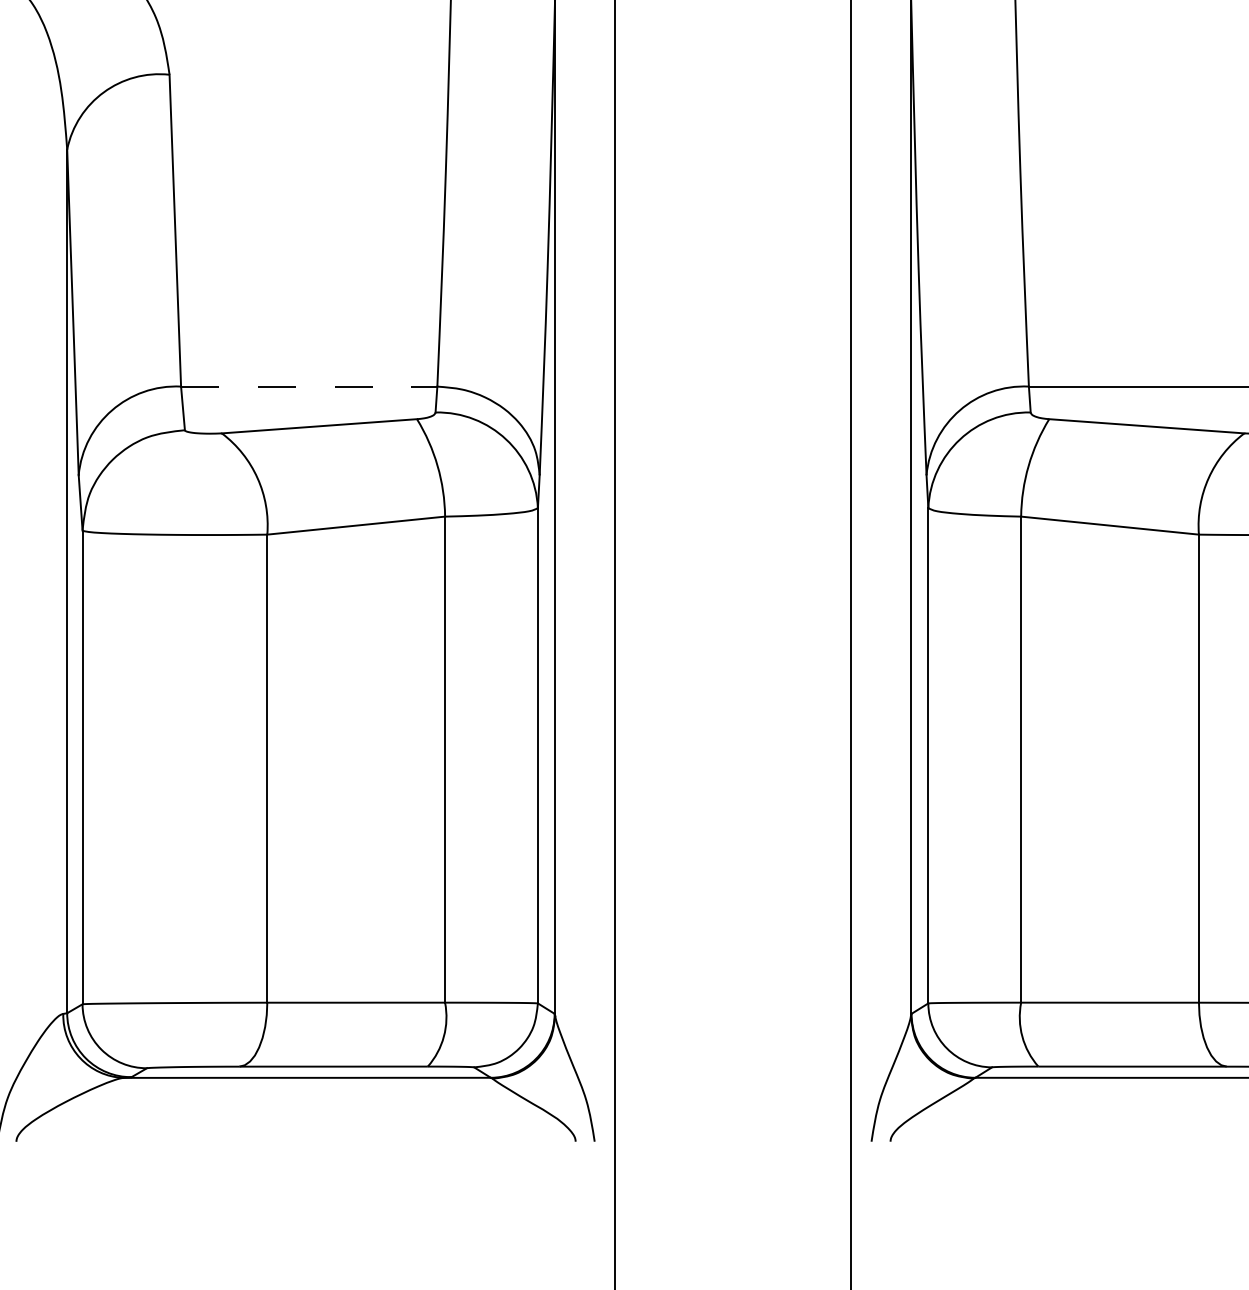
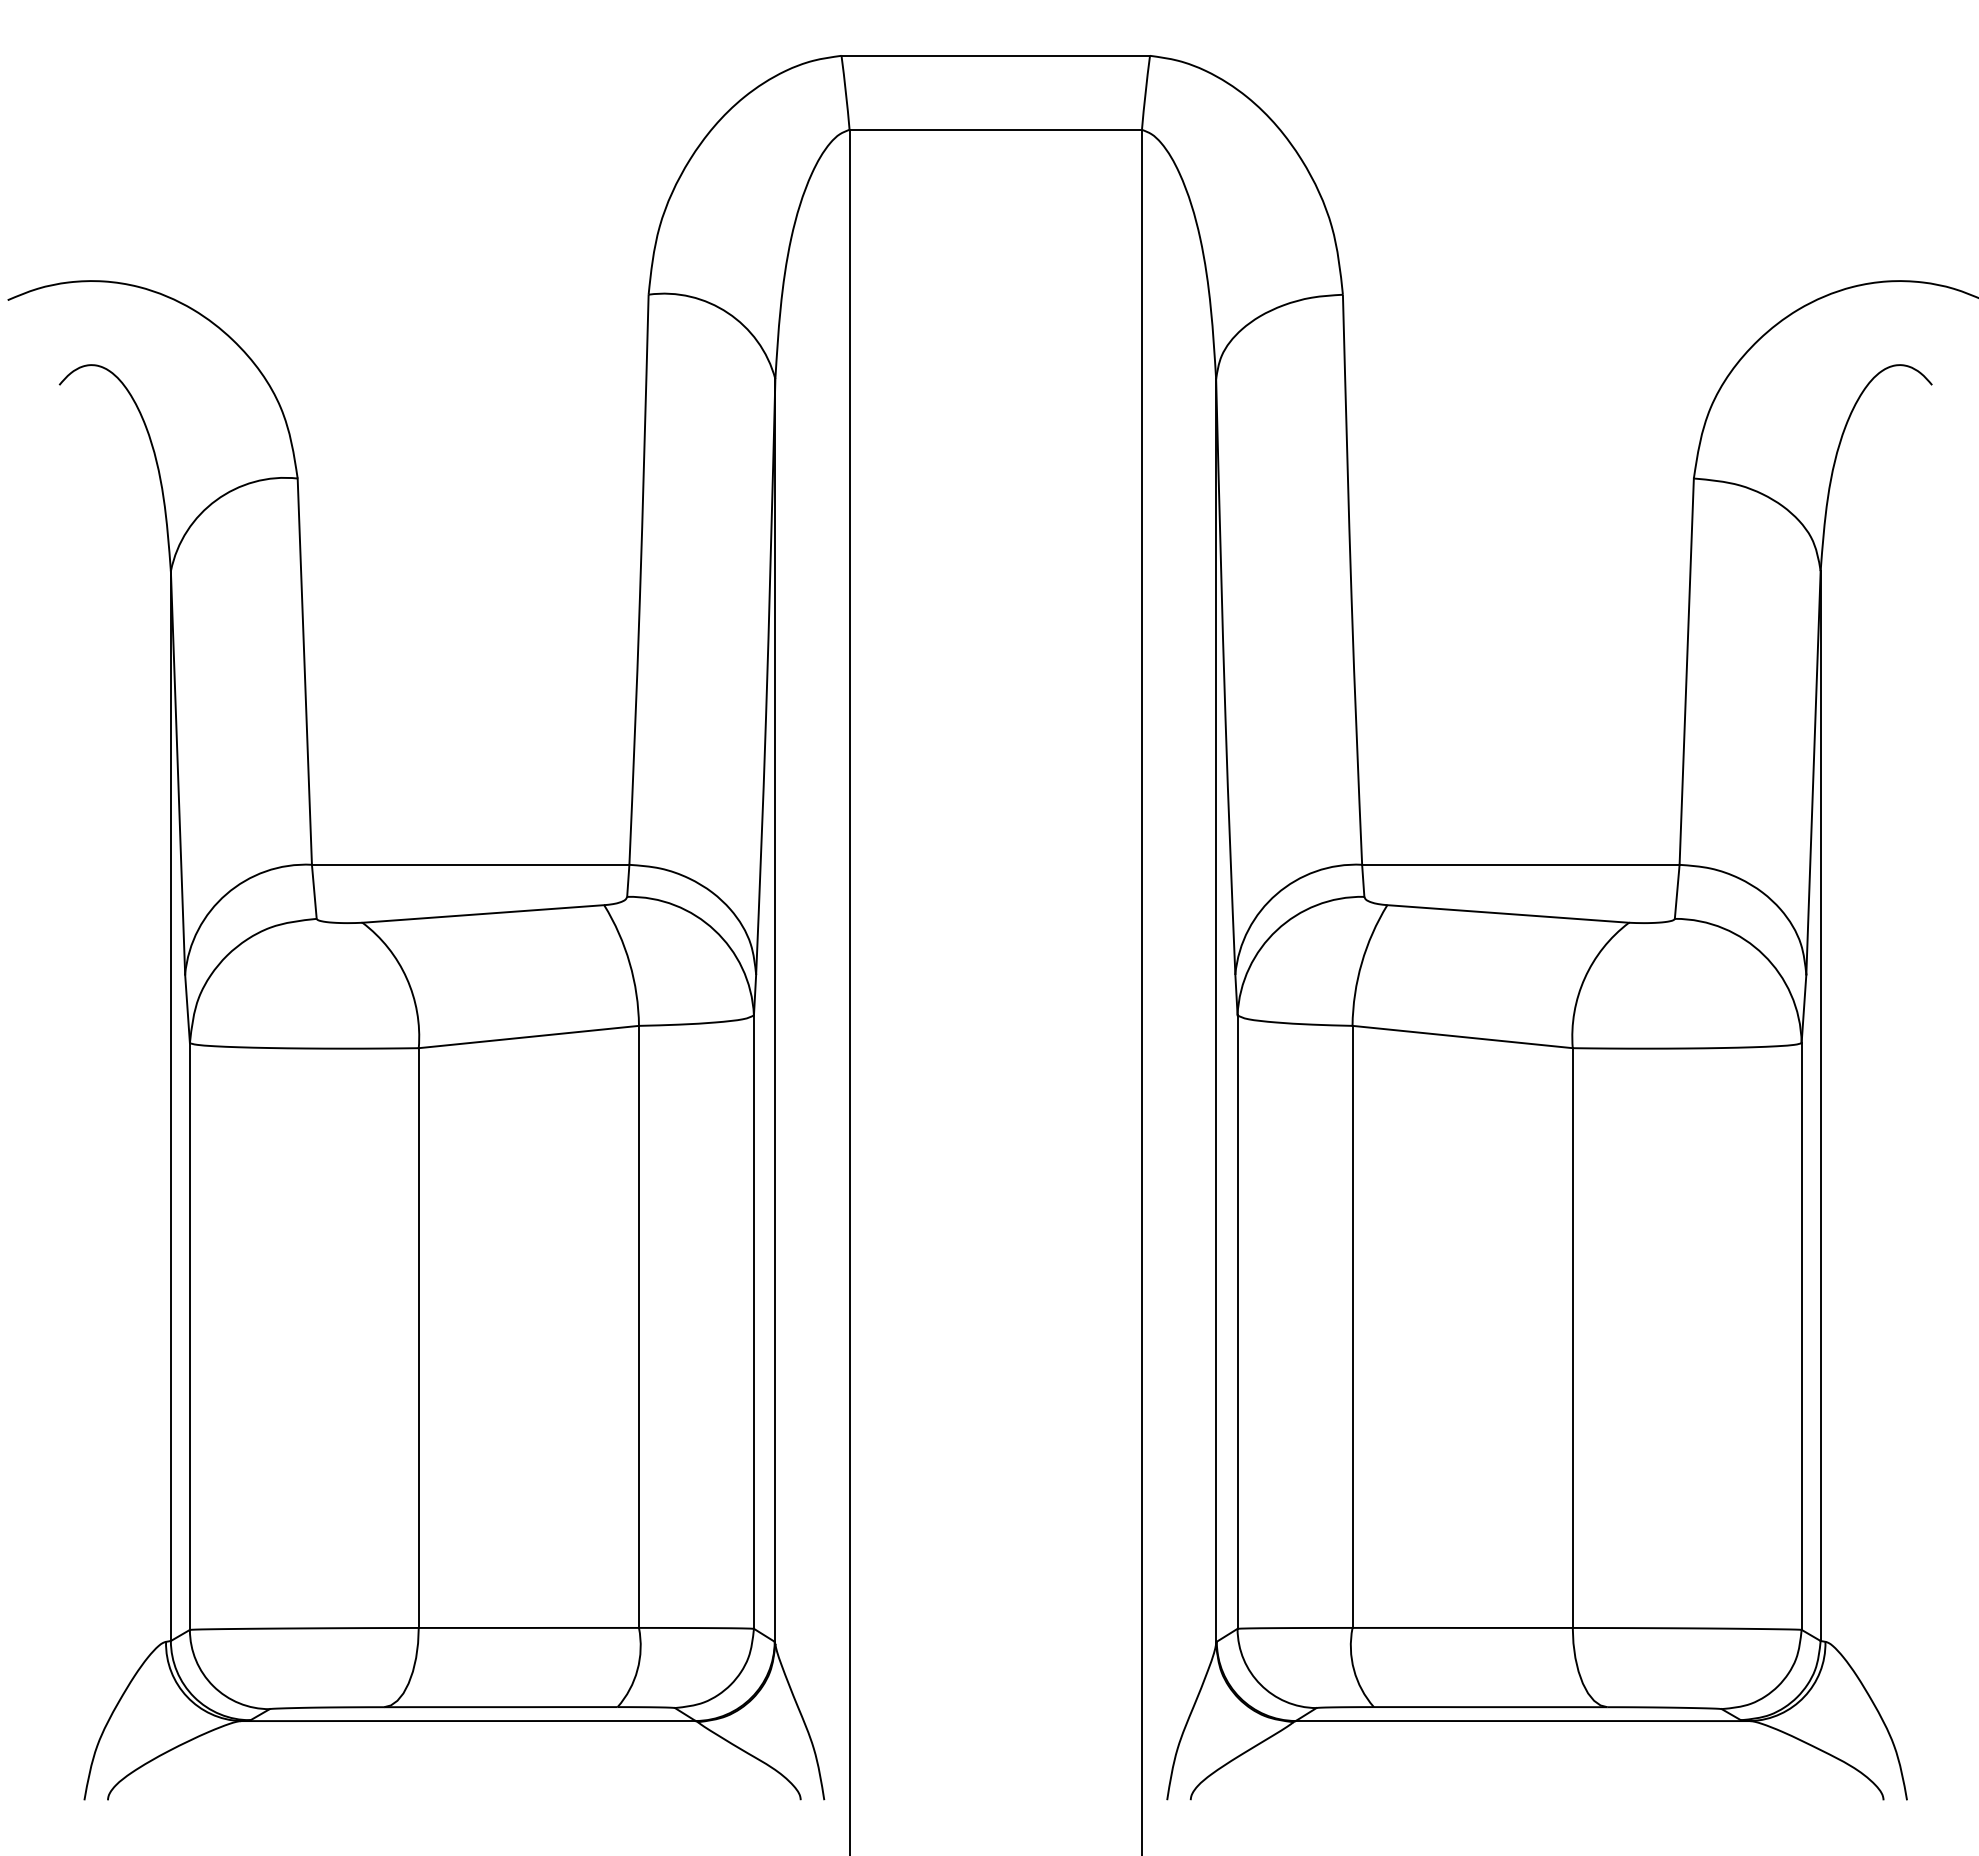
line: (309, 386) -> (470, 864), dashed -> solid

